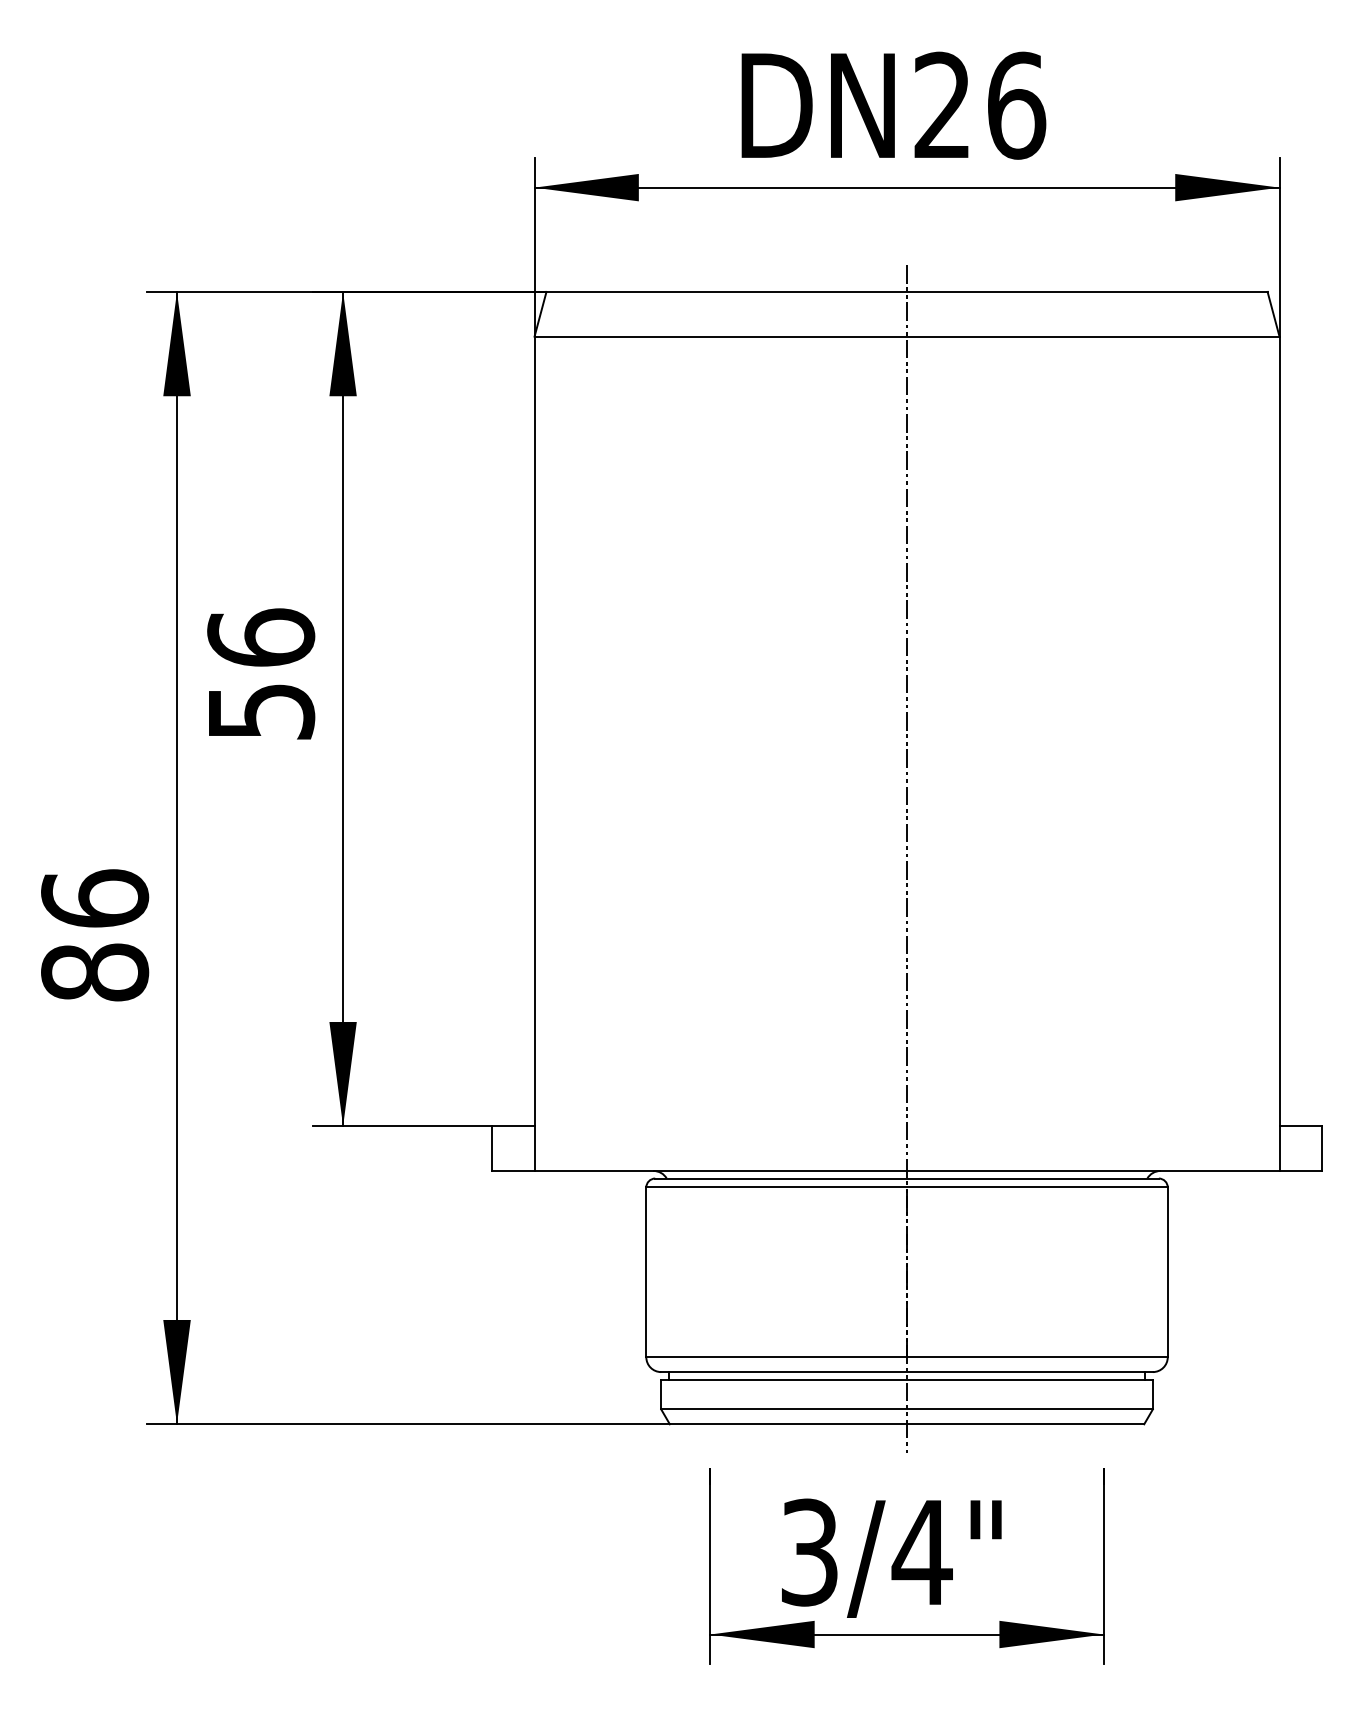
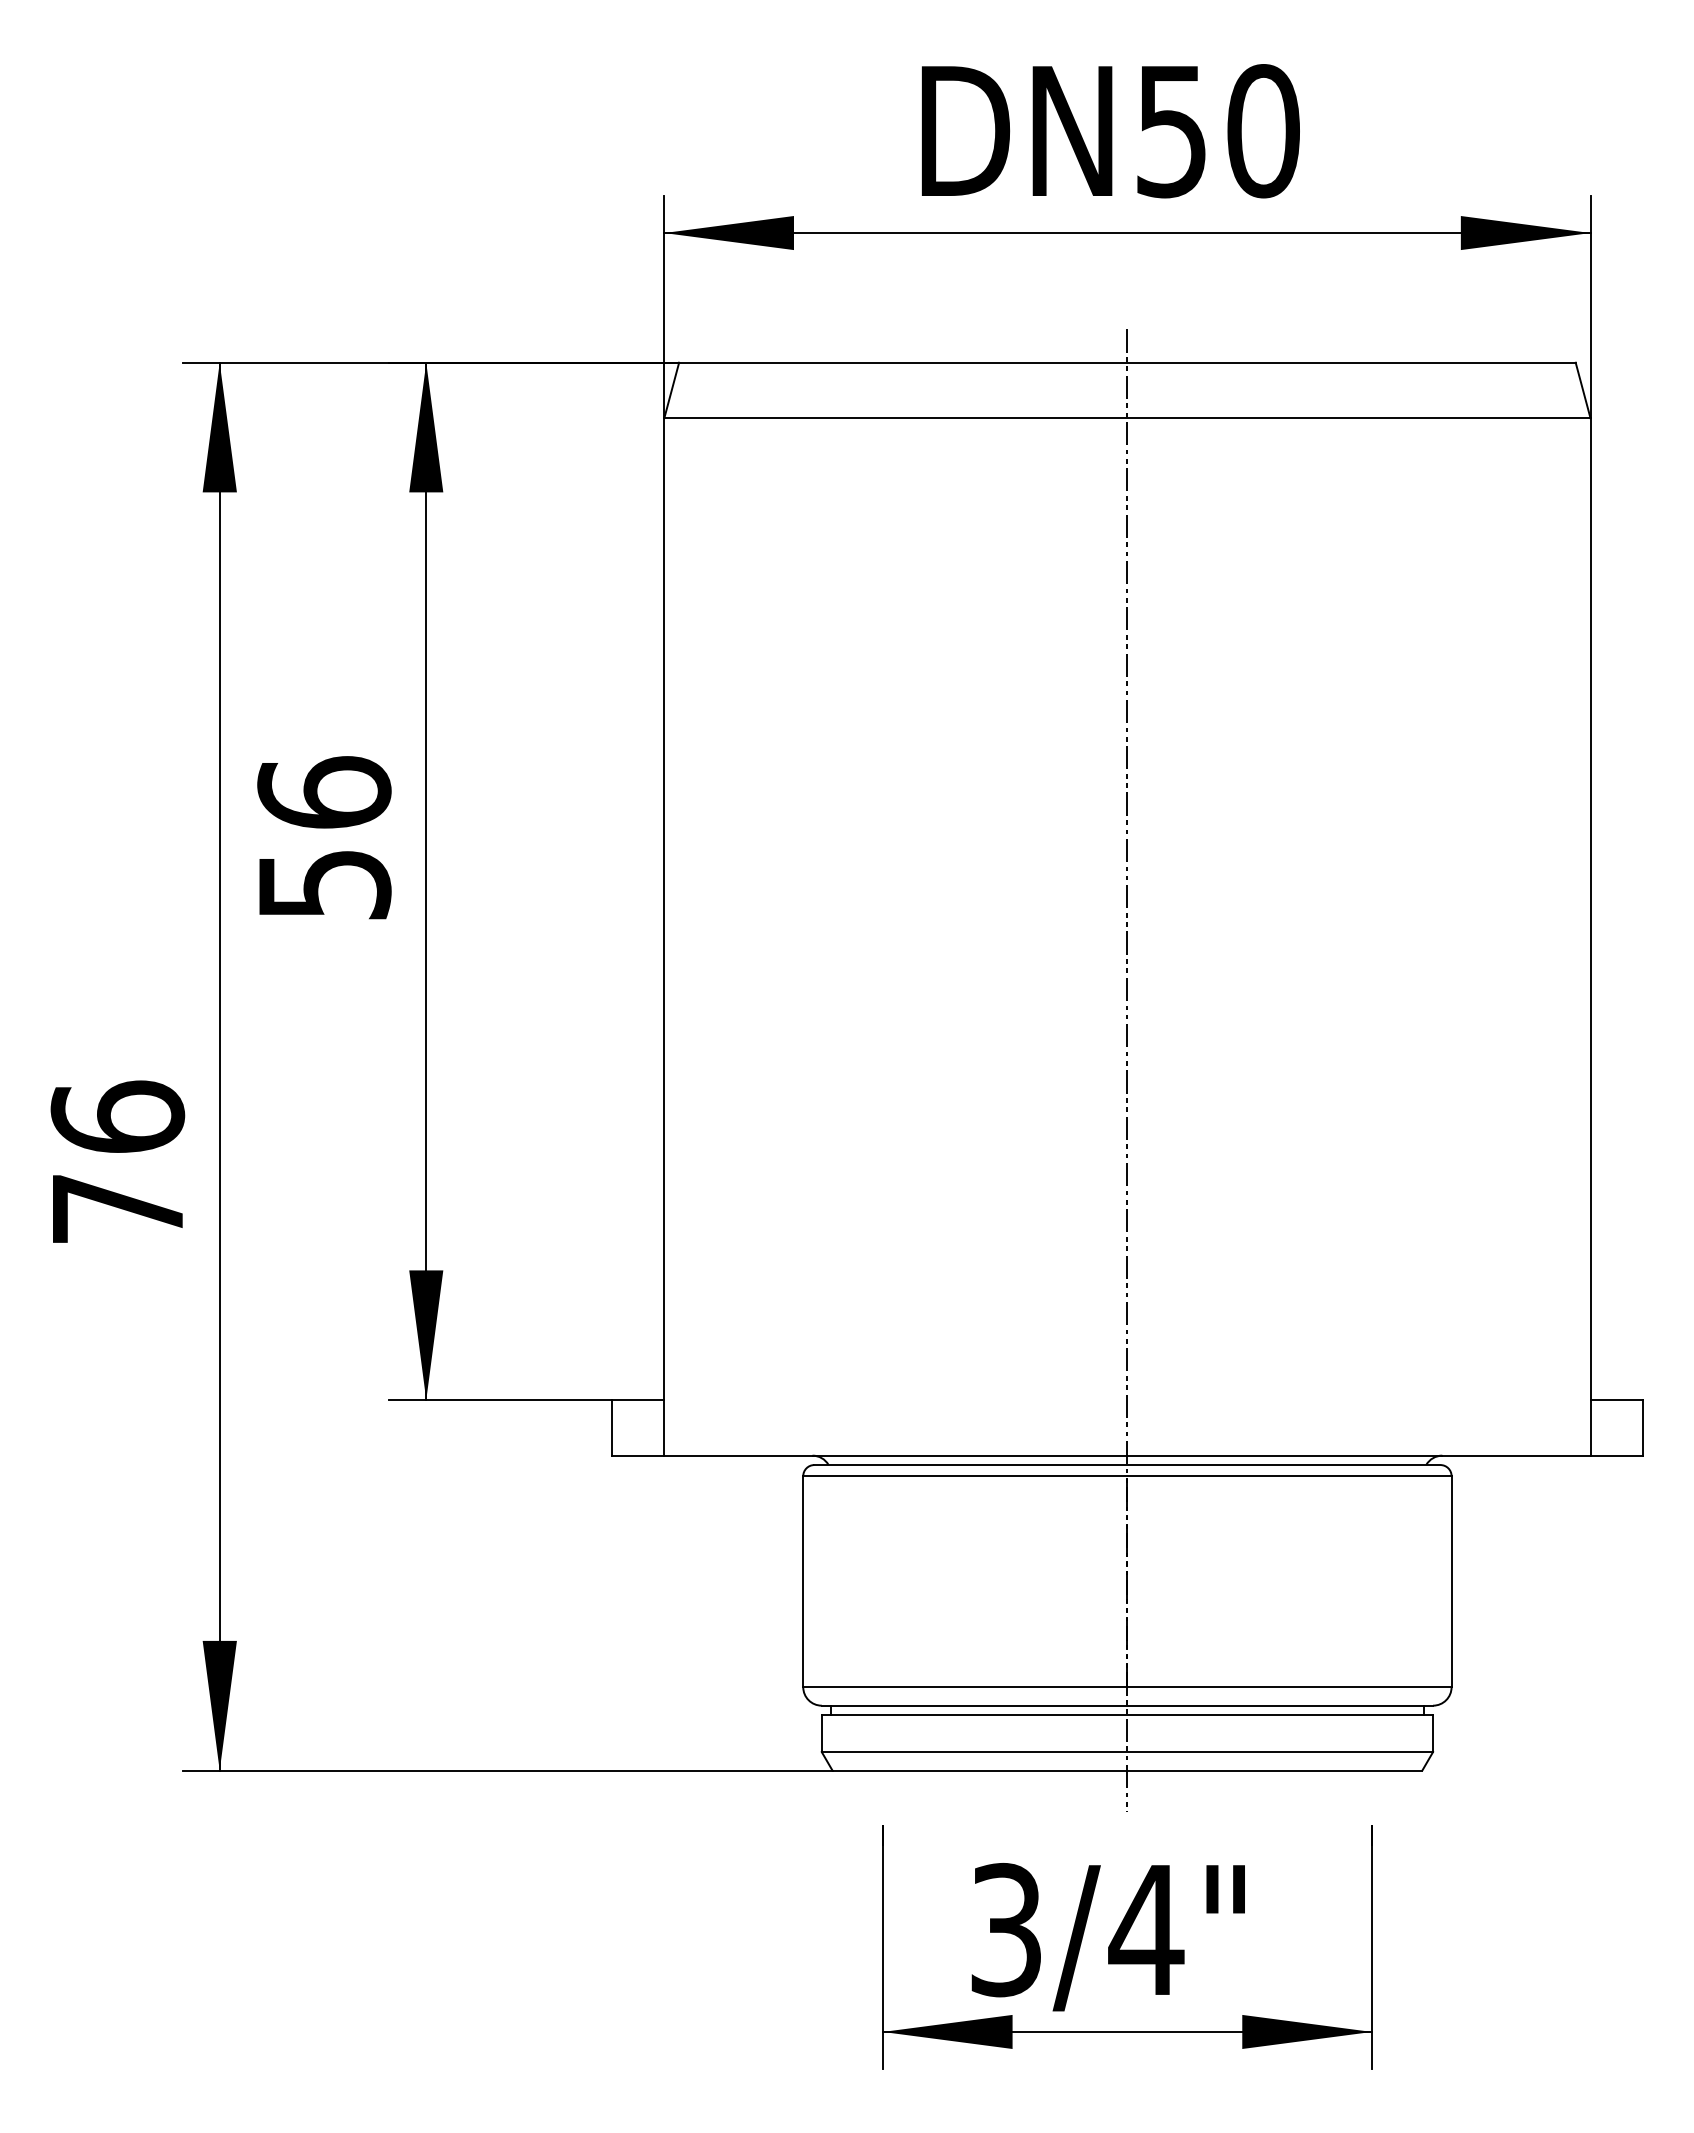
text: (980, 105) -> (1218, 131), 26 -> 50
text: (94, 972) -> (117, 1208), 86 -> 76

